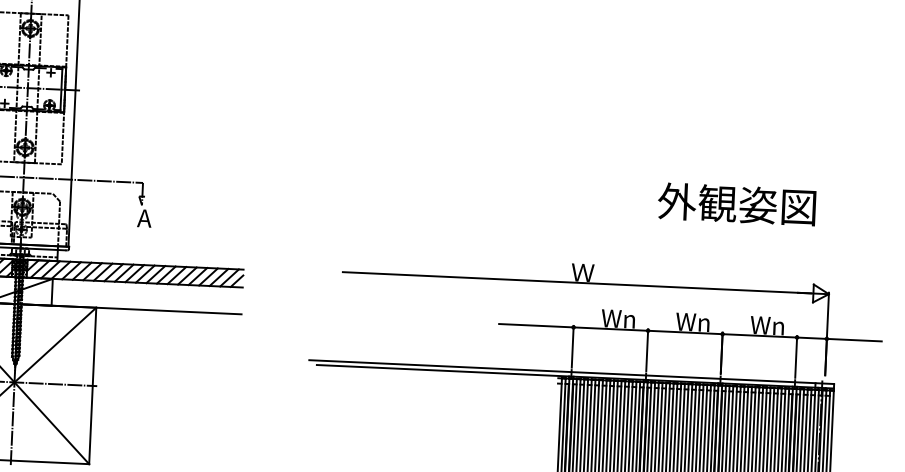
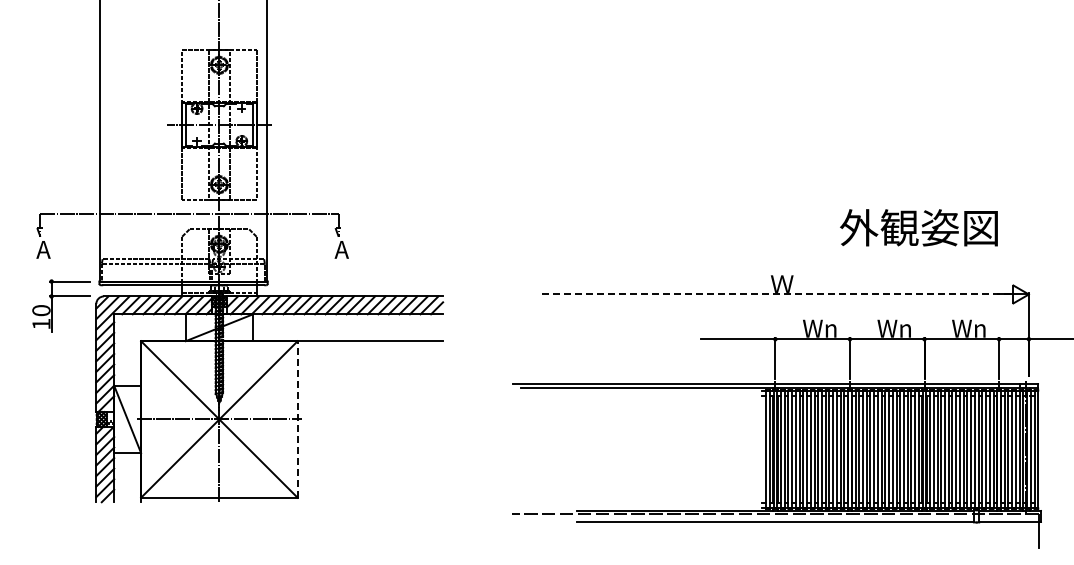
text: (736, 203) -> (918, 227), moved
line: (577, 282) -> (777, 294), solid -> dashed
line: (92, 384) -> (297, 418), solid -> dashed

